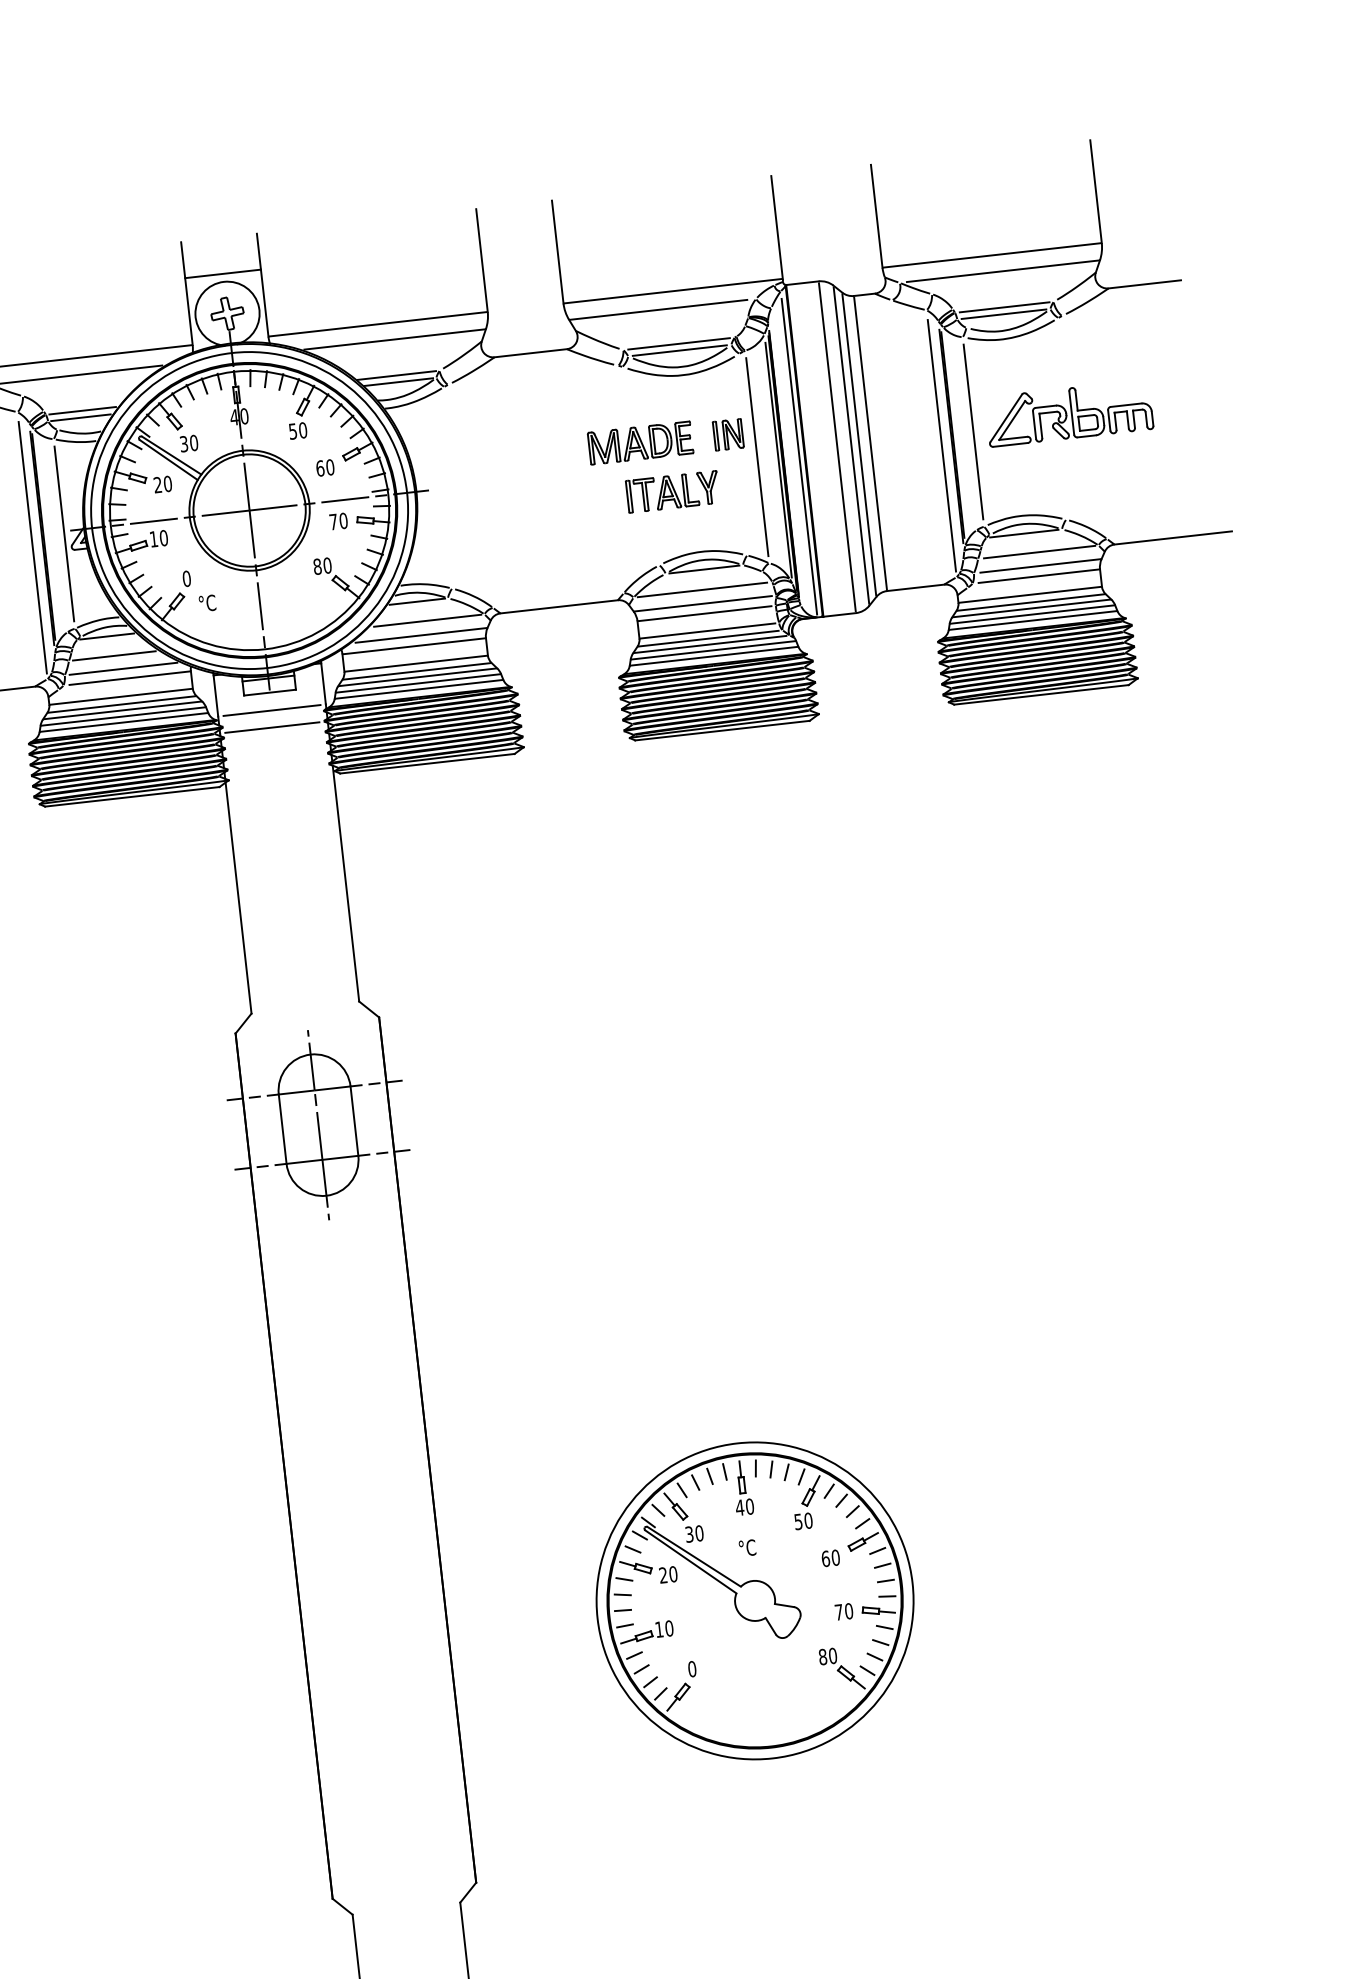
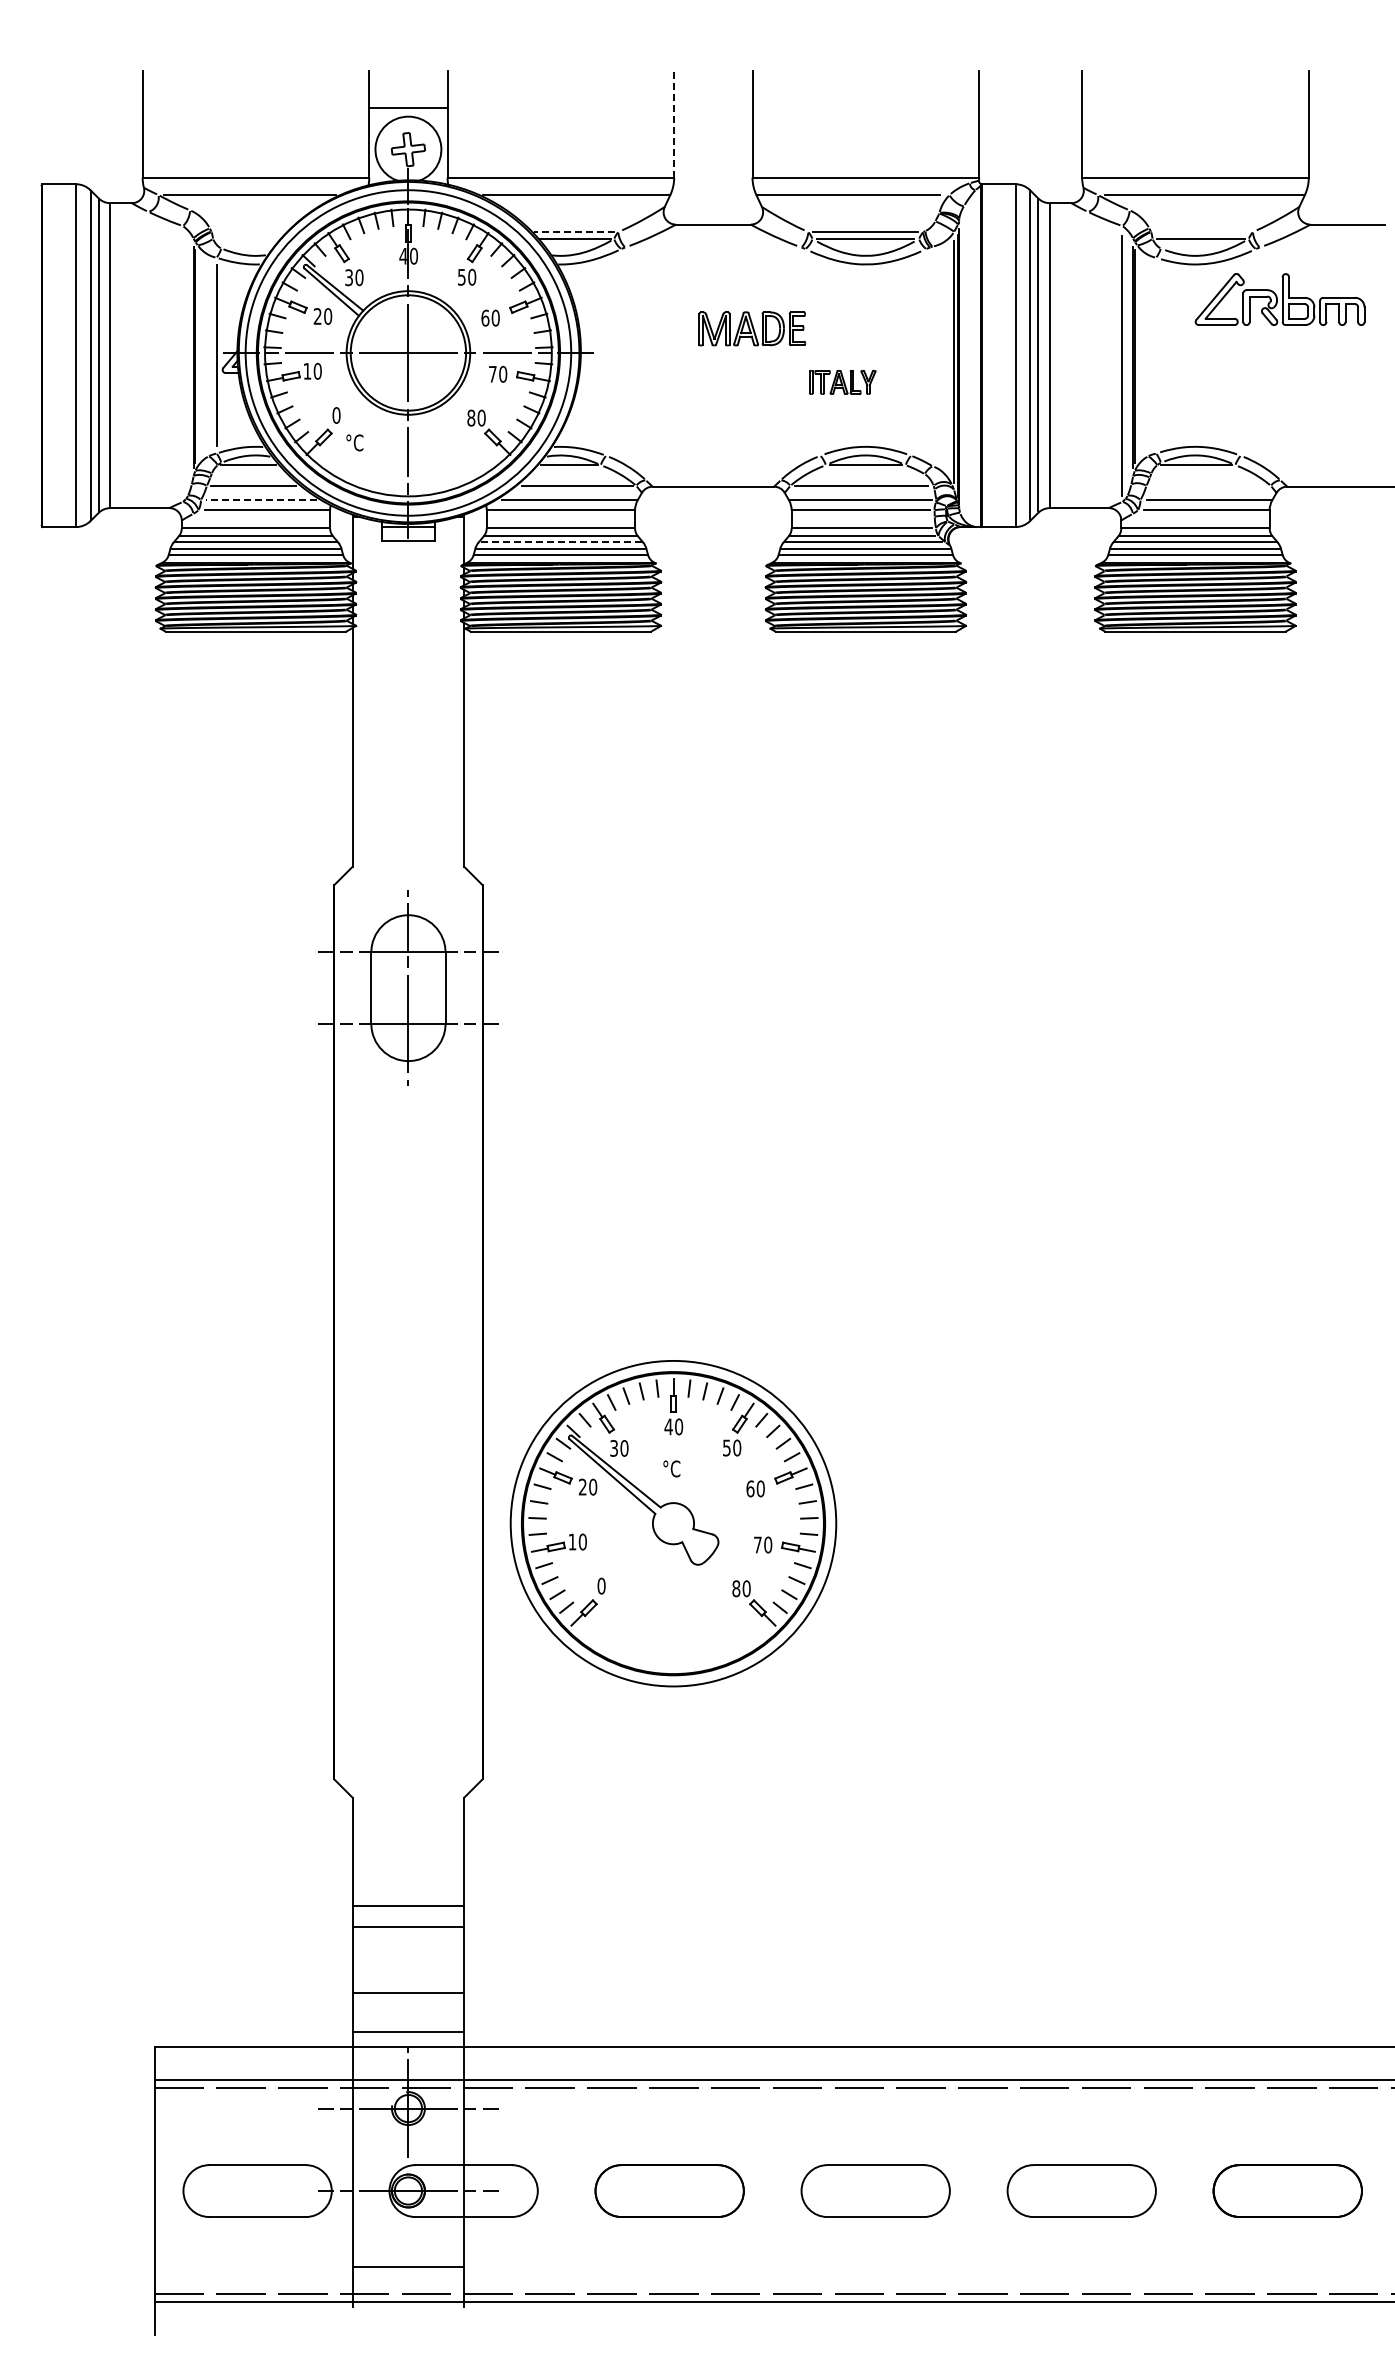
line: (482, 259) -> (674, 123), solid -> dashed
line: (1003, 307) -> (1201, 232), removed
line: (396, 376) -> (573, 232), solid -> dashed
line: (82, 411) -> (249, 232), removed
part: (1068, 413) -> (1279, 299), moved
line: (80, 417) -> (246, 238), removed
line: (973, 431) -> (1156, 355), removed
part: (728, 434) -> (905, 330), removed
part: (640, 442) -> (752, 328), moved
line: (799, 456) -> (975, 360), removed
line: (757, 457) -> (932, 356), removed
part: (672, 491) -> (842, 382), size x0.7
line: (32, 548) -> (182, 366), removed
line: (1039, 551) -> (1209, 485), removed
line: (123, 669) -> (261, 500), solid -> dashed
line: (417, 677) -> (560, 542), solid -> dashed
line: (272, 710) -> (408, 559), removed
line: (272, 728) -> (406, 577), removed
part: (755, 1600) -> (673, 1523), moved

